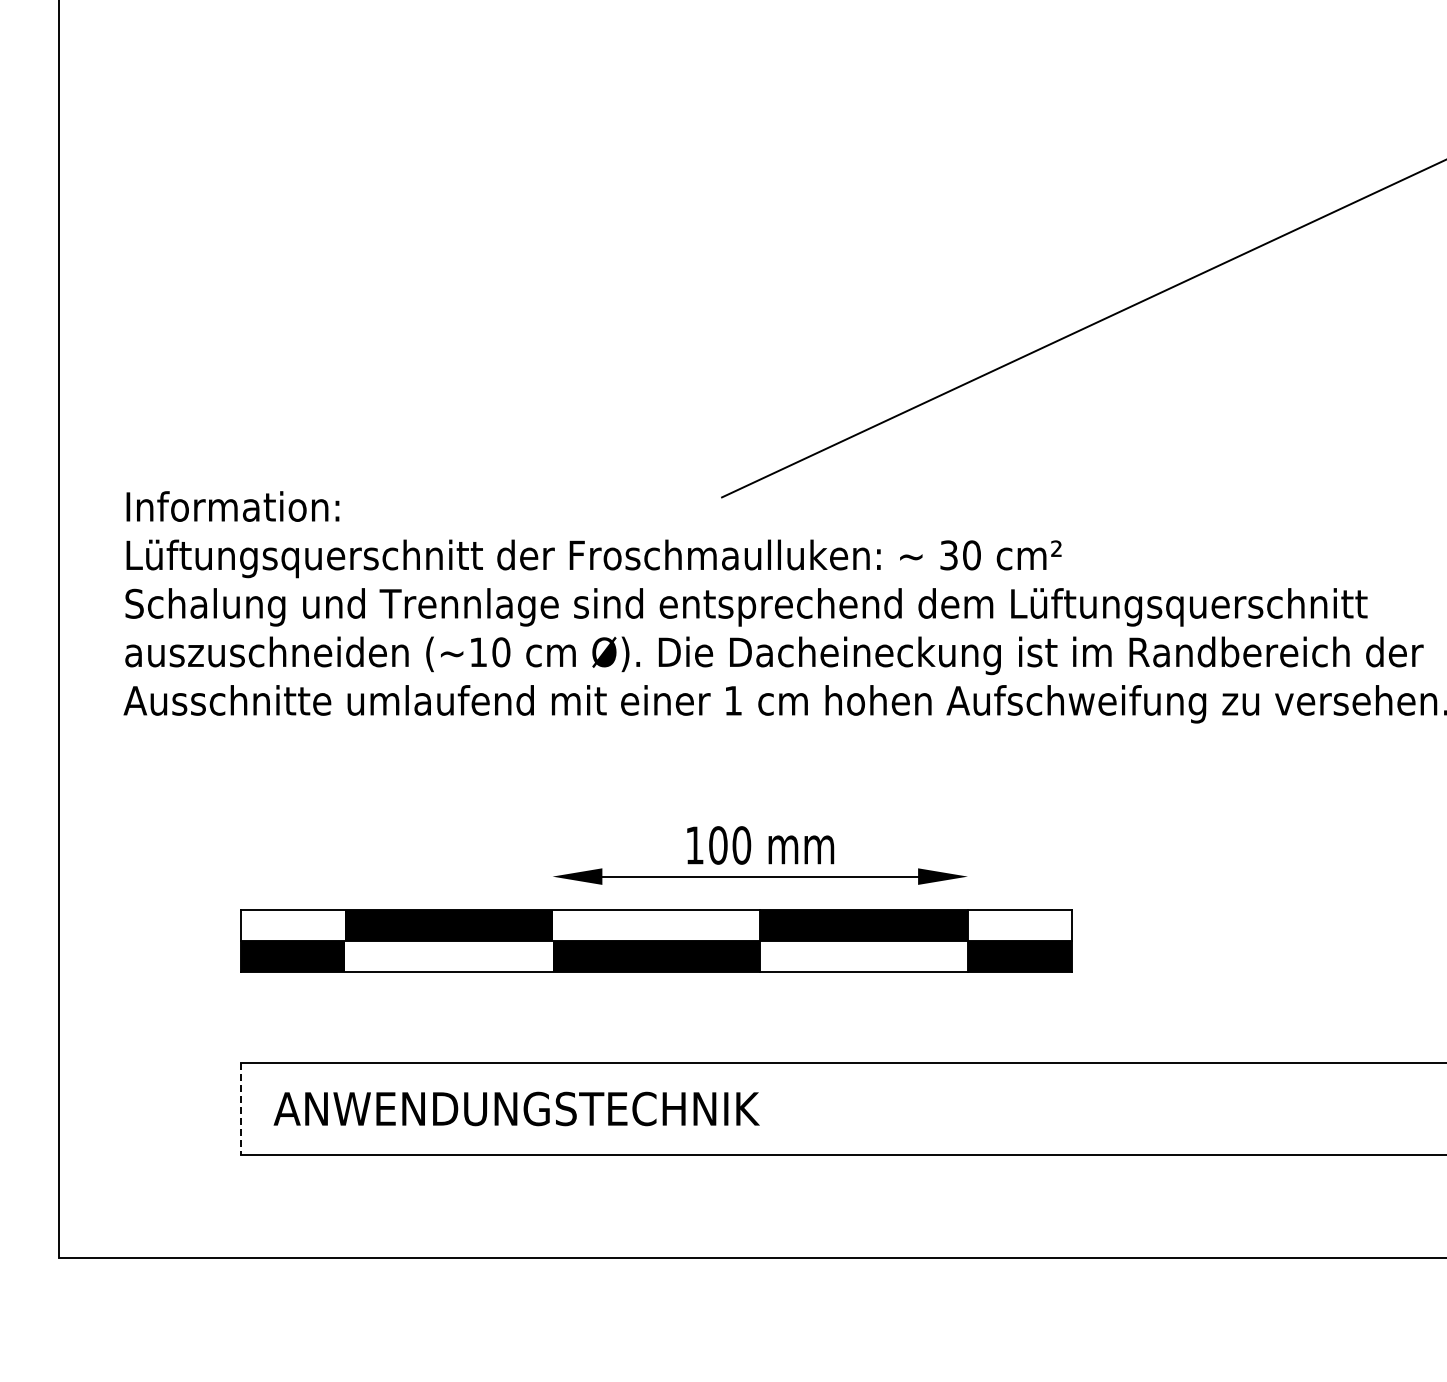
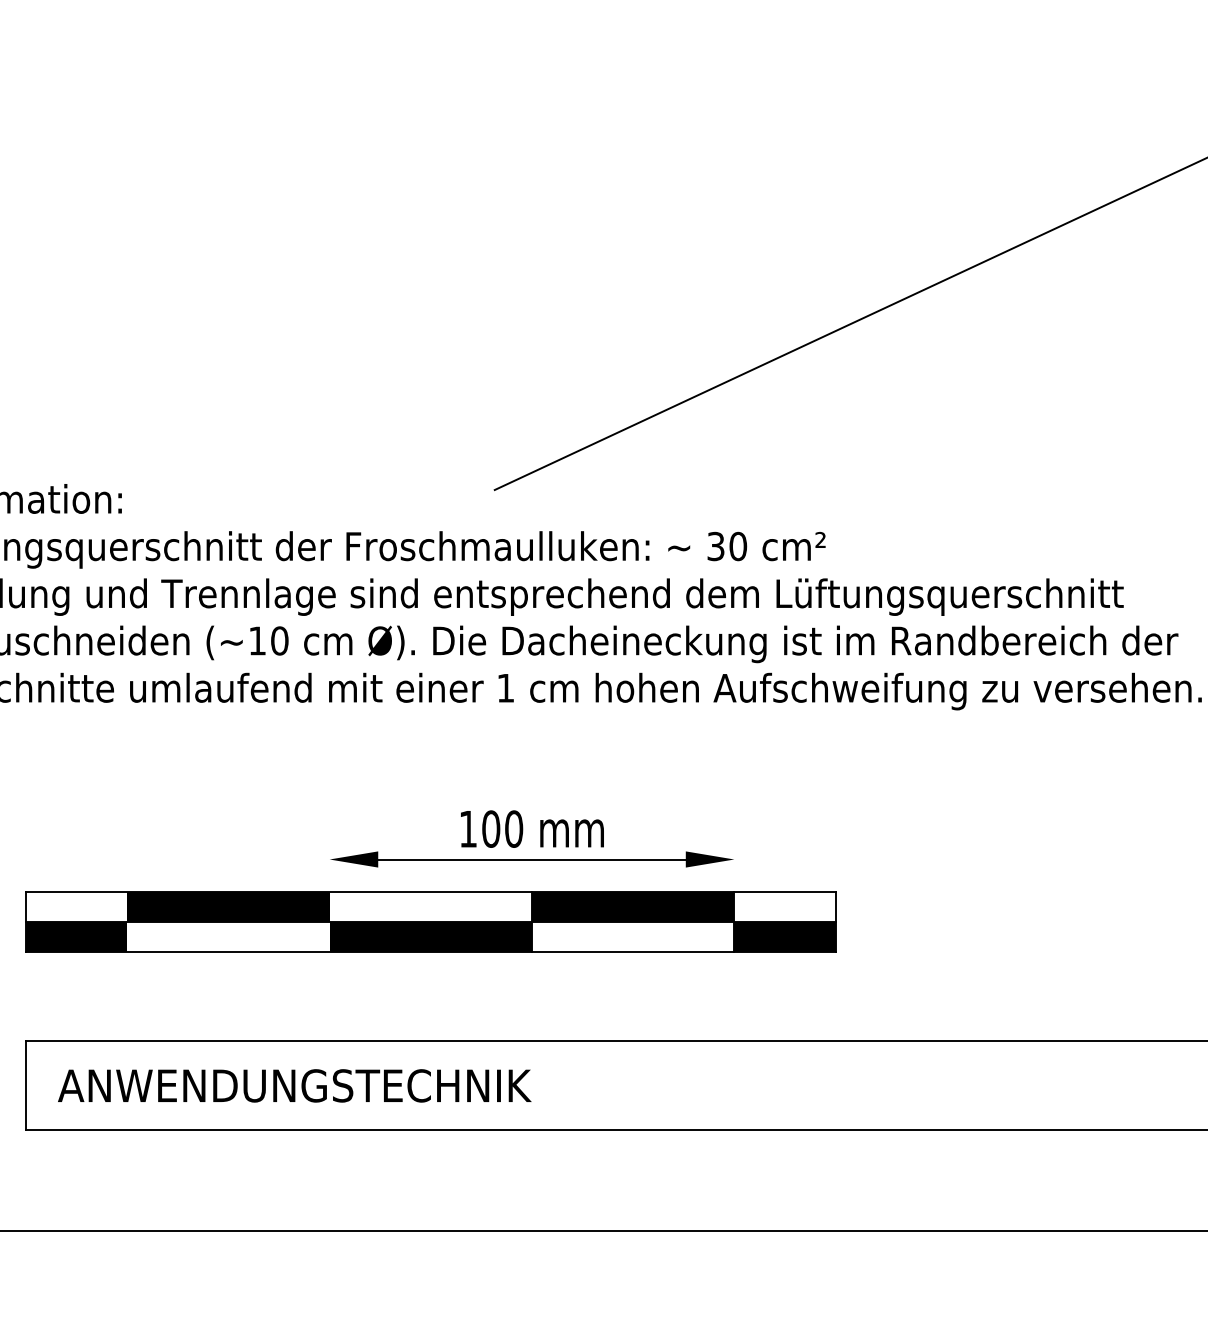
line: (240, 1108) -> (25, 1085), dashed -> solid

